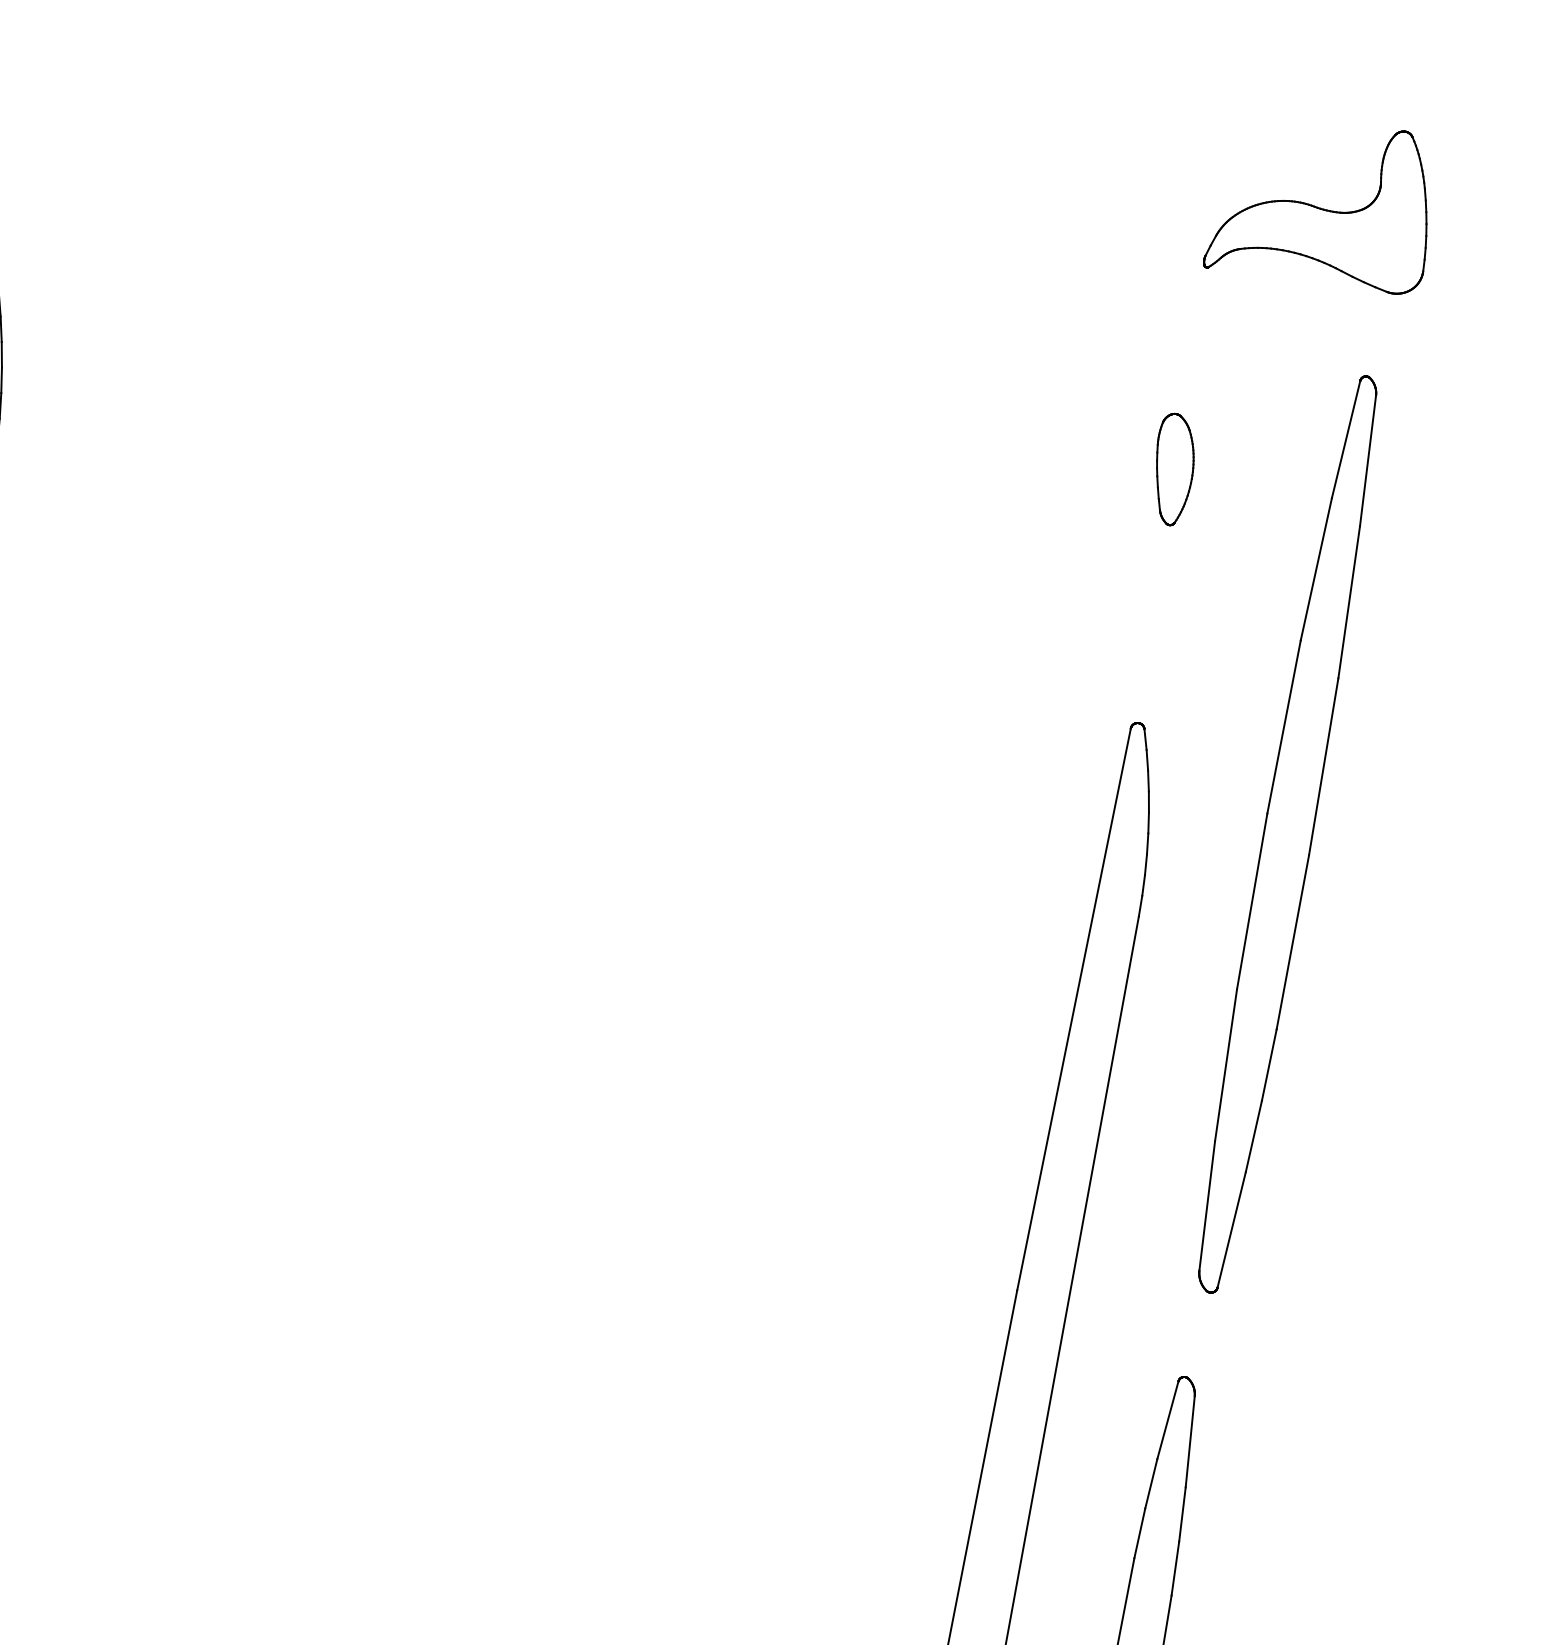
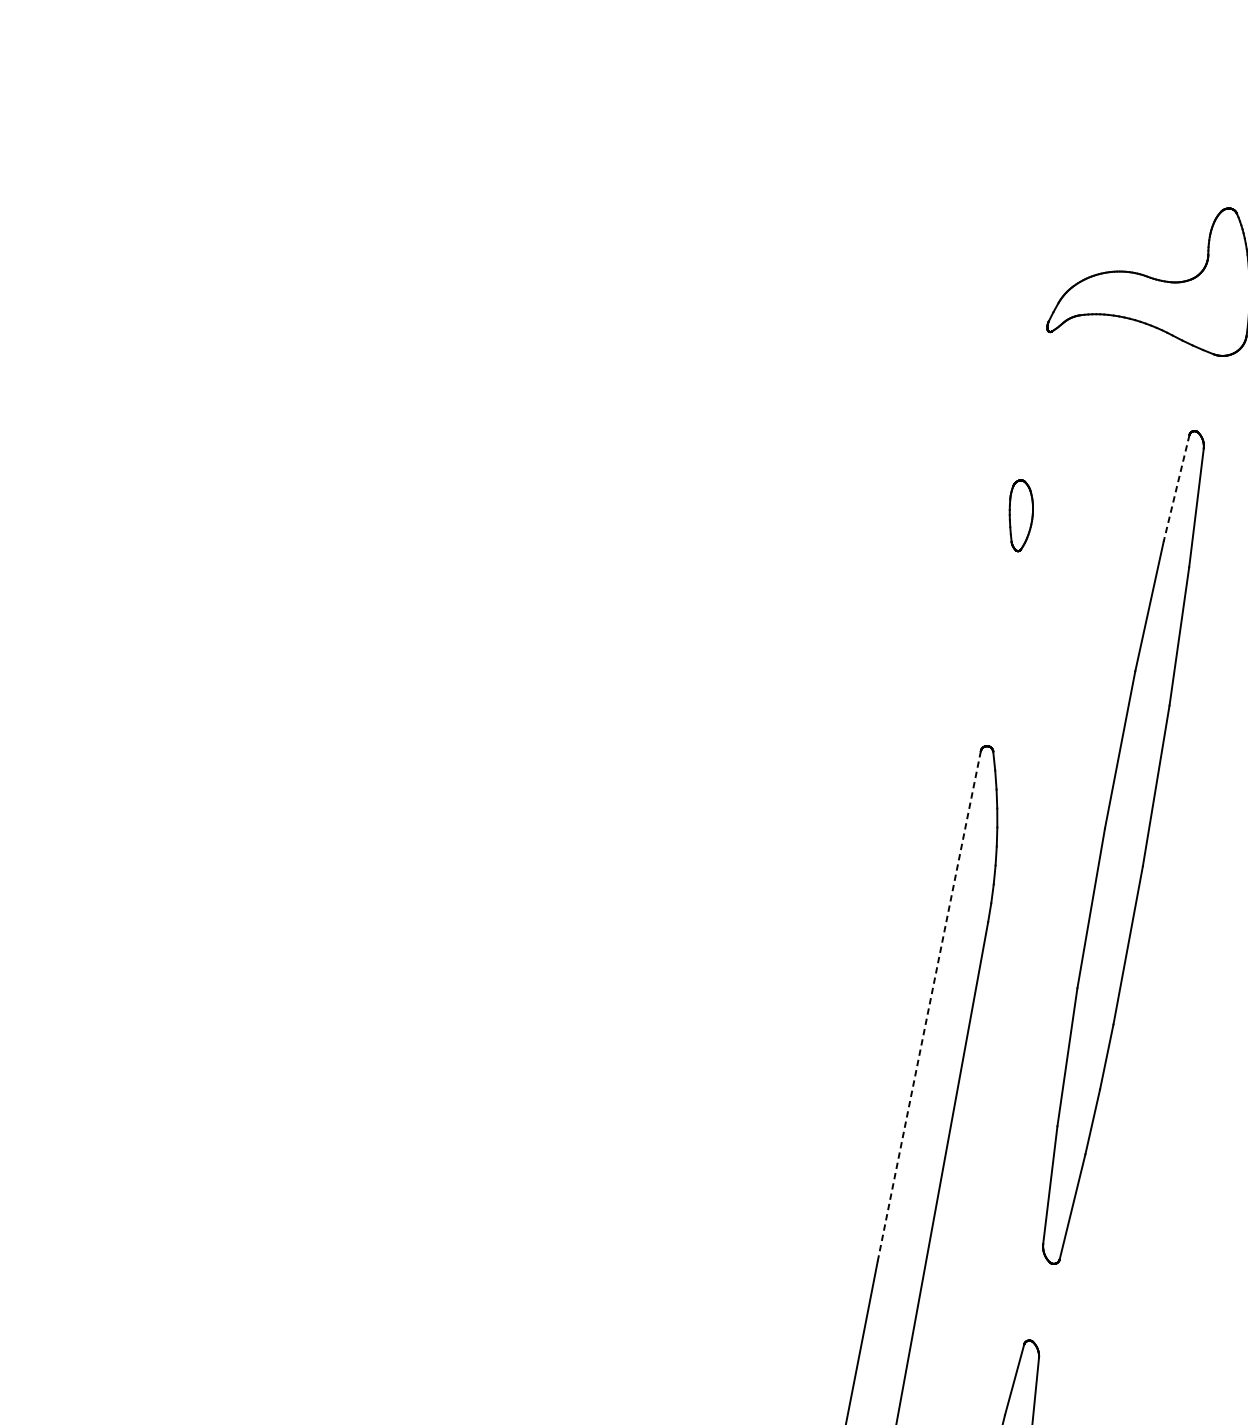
line: (1346, 439) -> (1176, 488), solid -> dashed
part: (1175, 469) -> (1021, 515), size x0.7
line: (1074, 1009) -> (929, 1006), solid -> dashed

